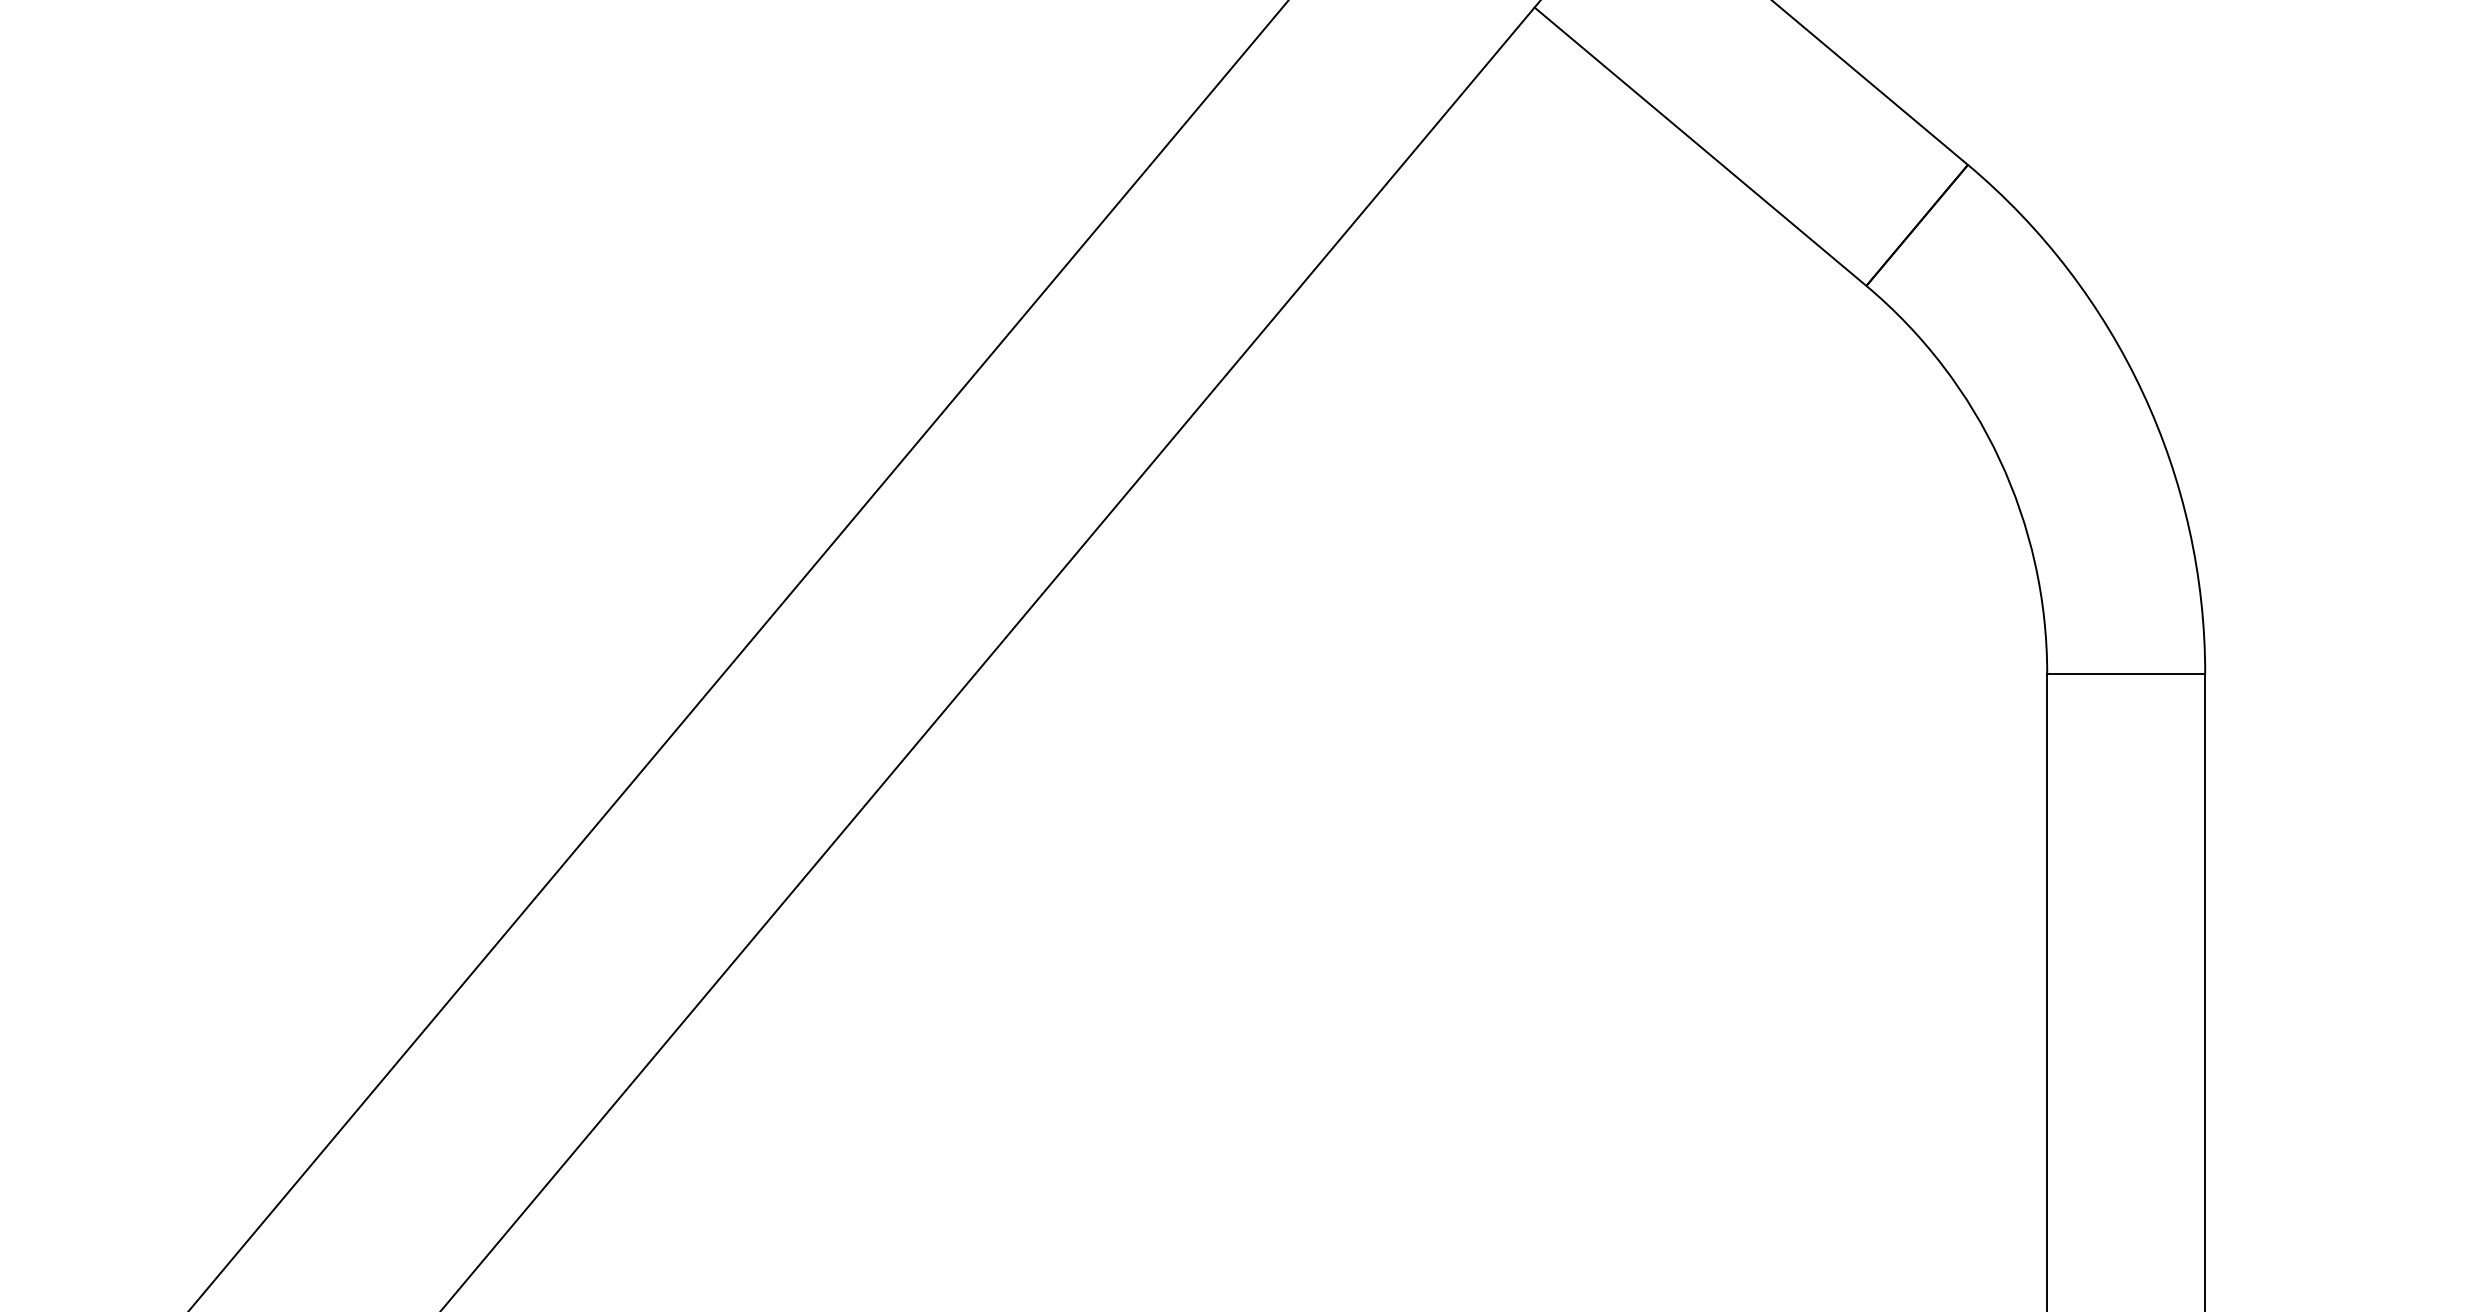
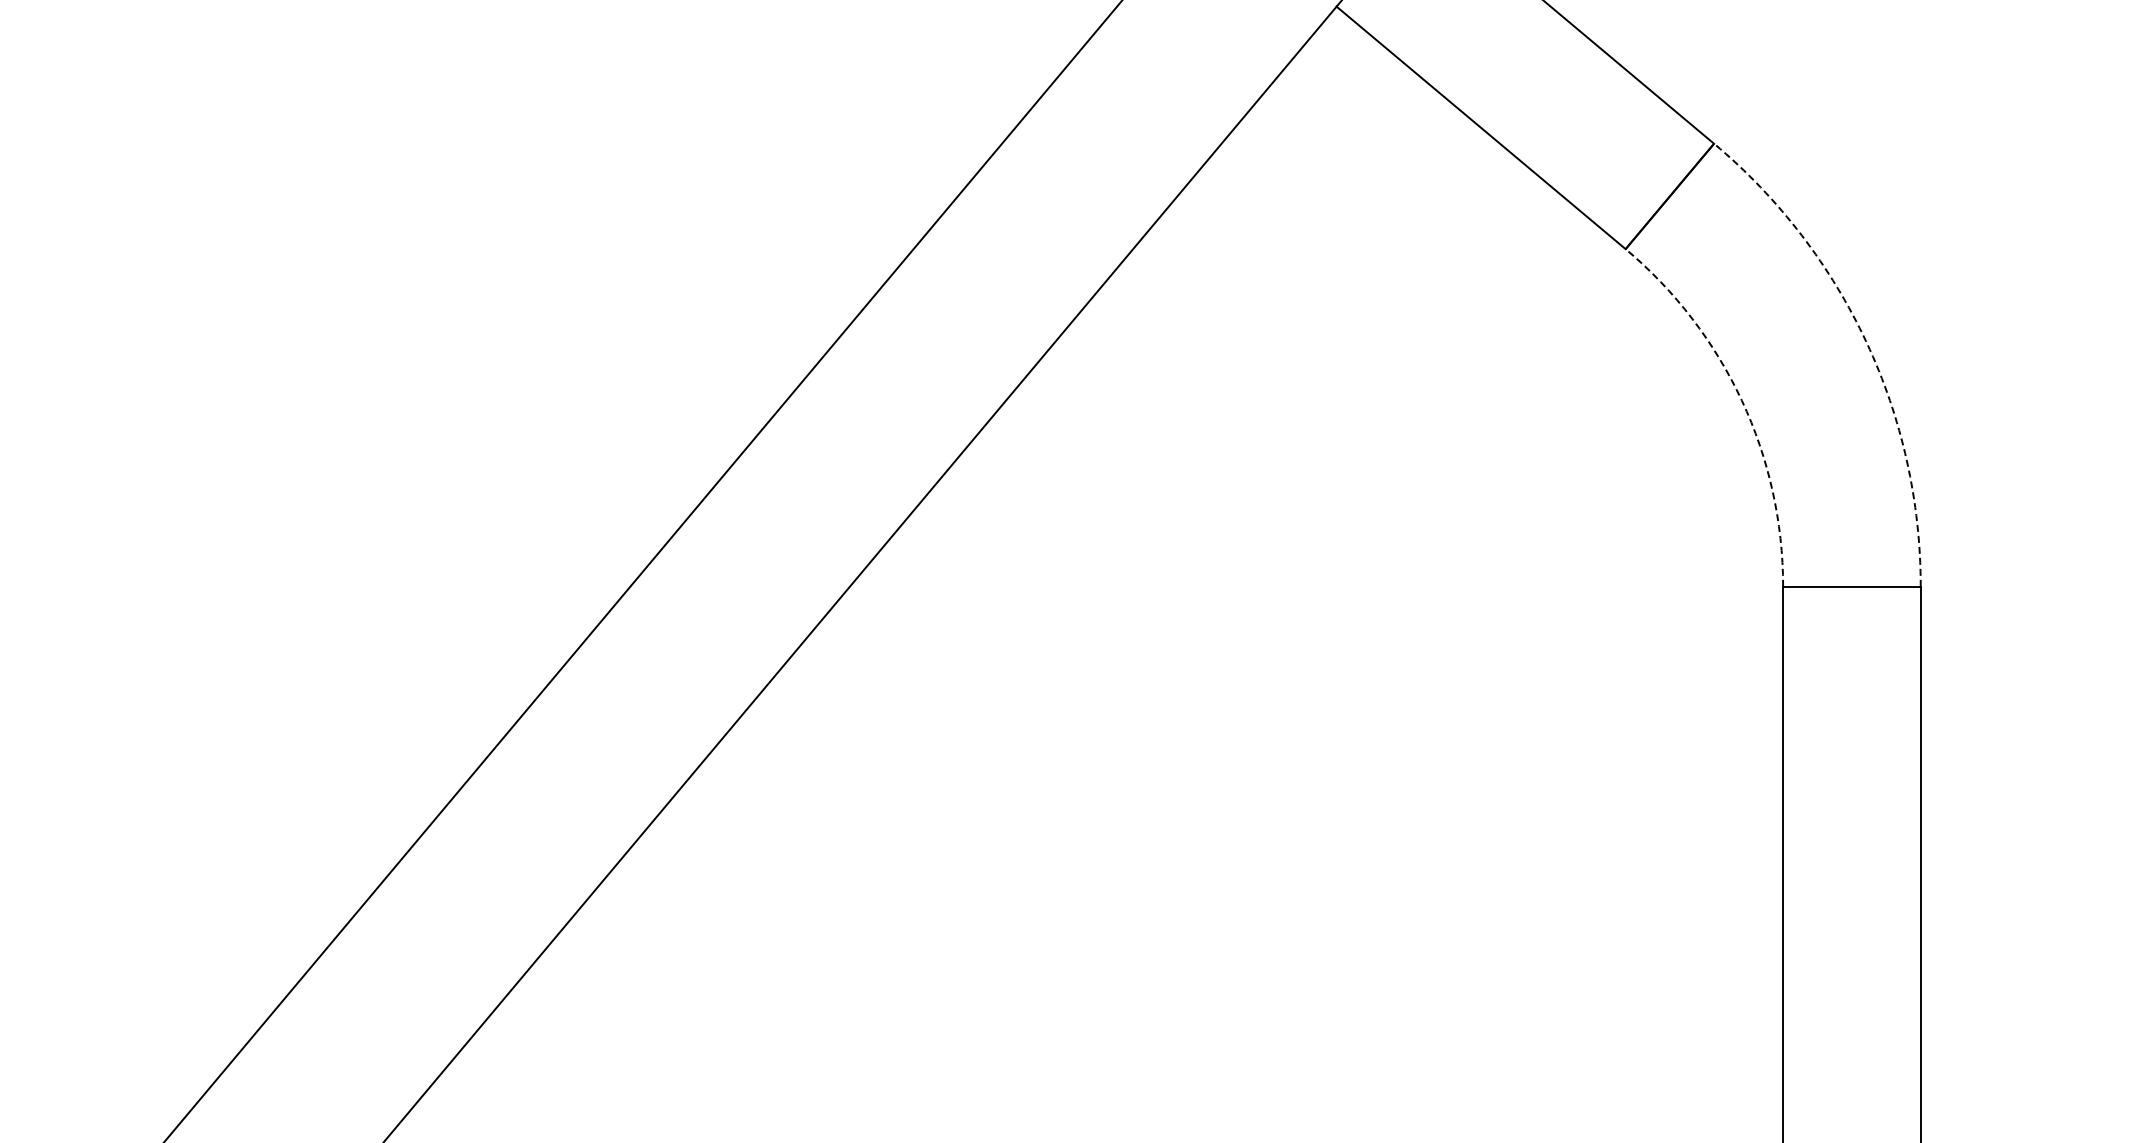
arc: (2142, 393) -> (1866, 342), solid -> dashed
arc: (1999, 459) -> (1741, 400), solid -> dashed

